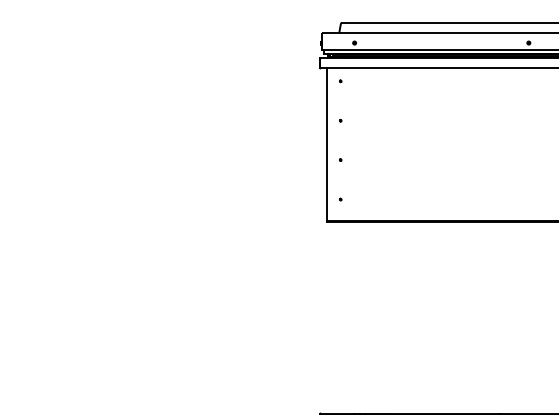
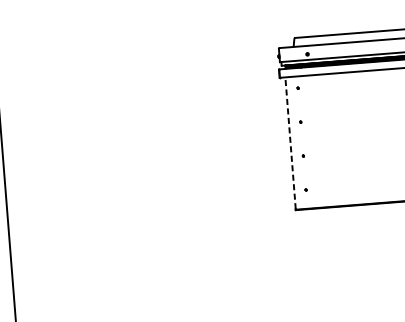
line: (326, 144) -> (290, 143), solid -> dashed

